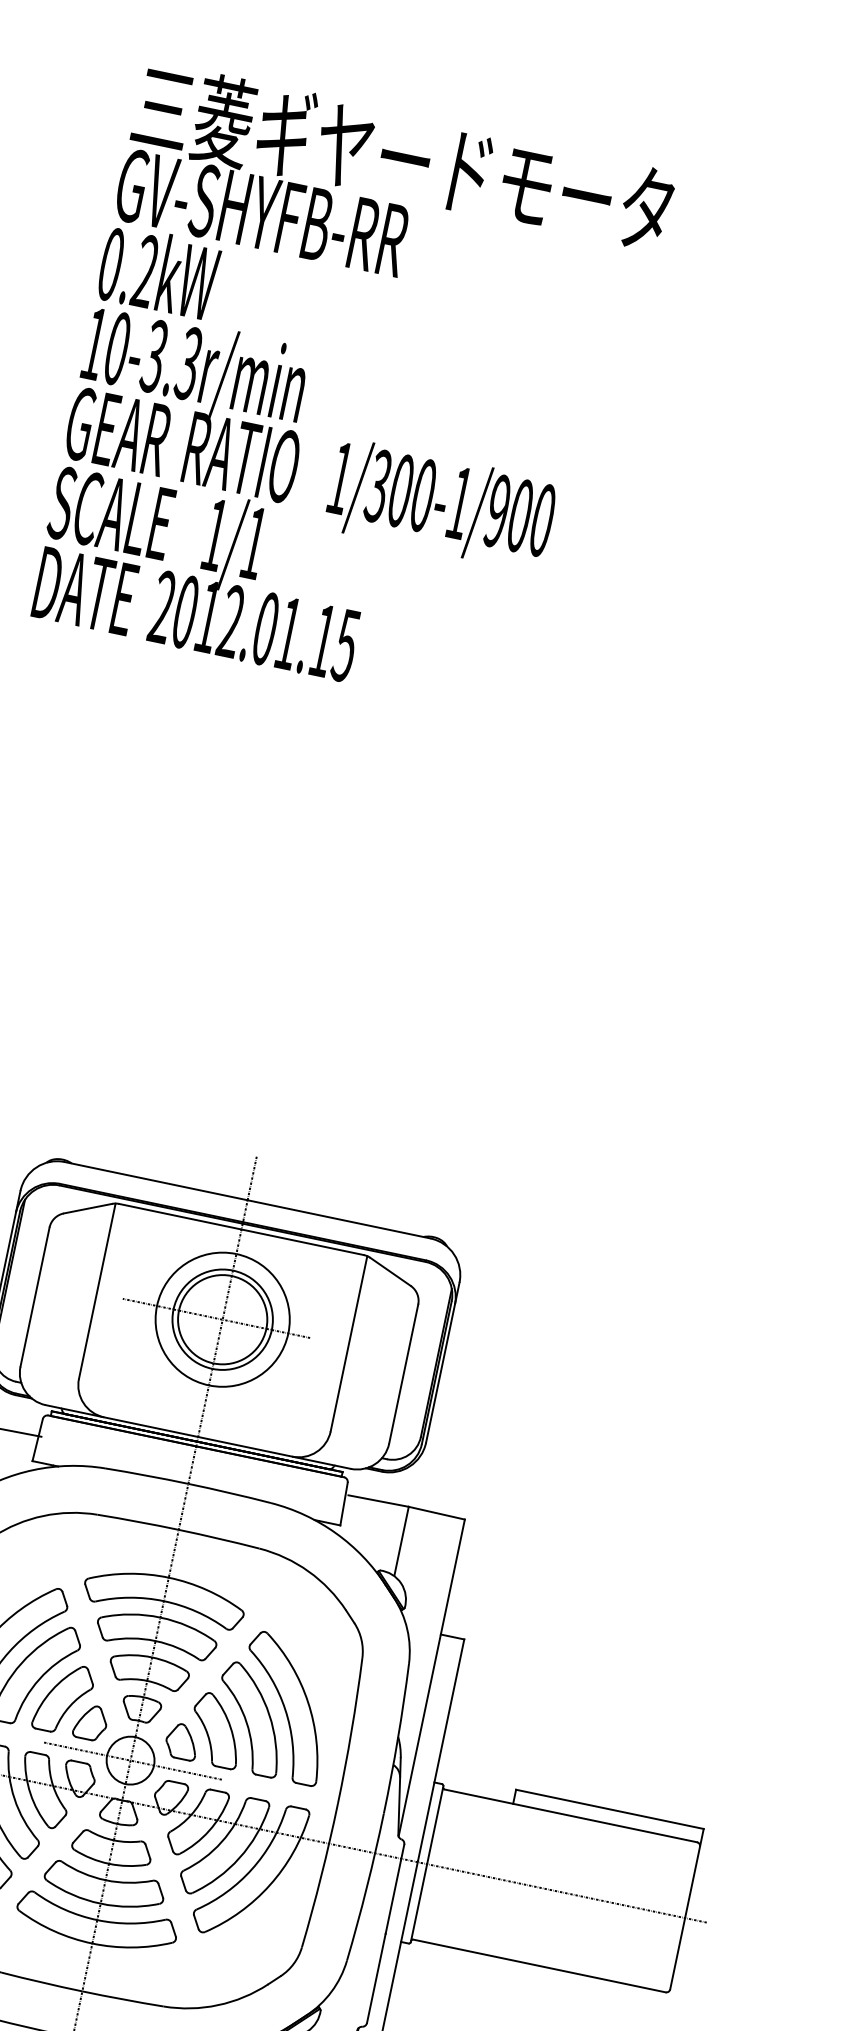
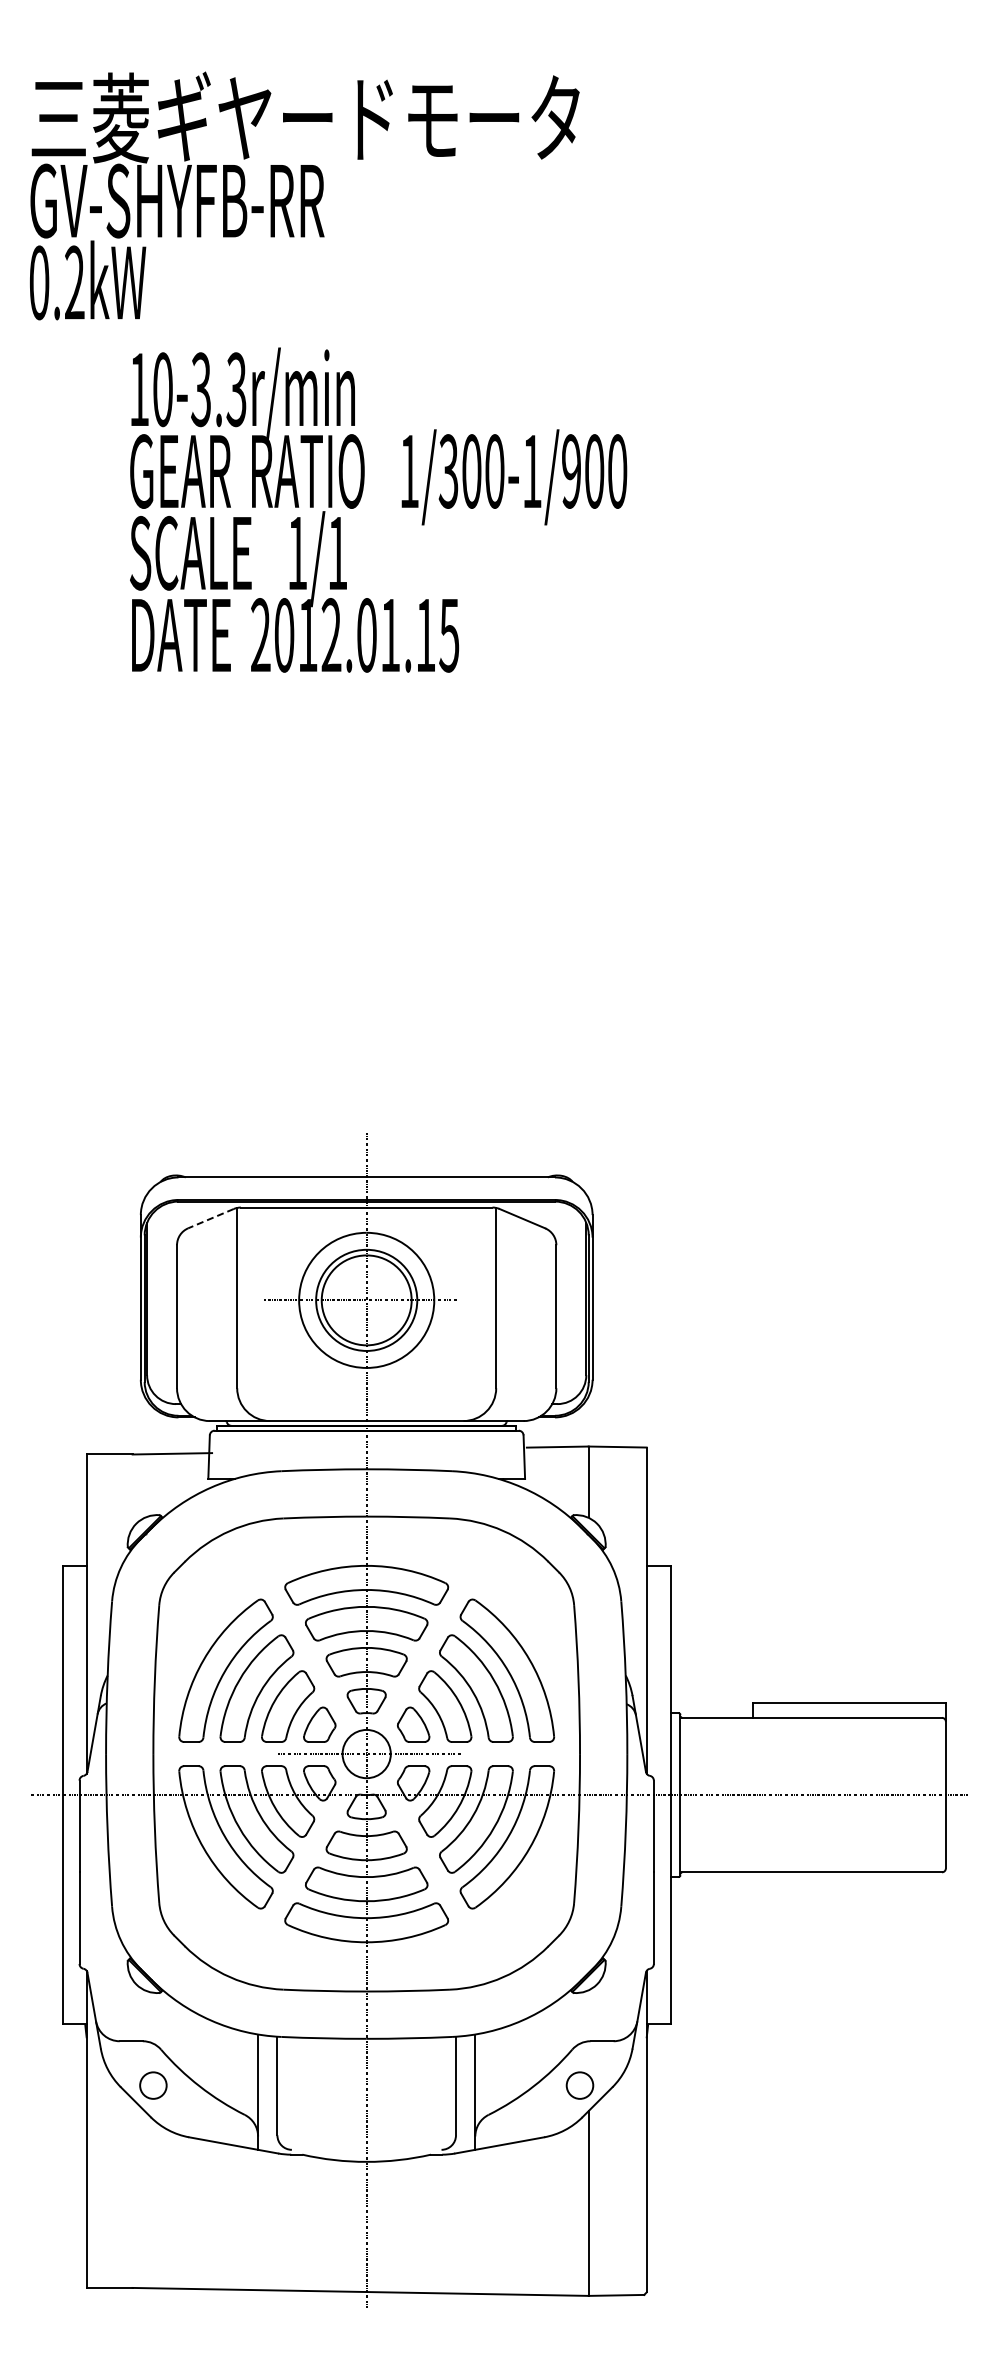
text: (302, 508) -> (378, 509), moved
line: (87, 1208) -> (210, 1218), solid -> dashed

